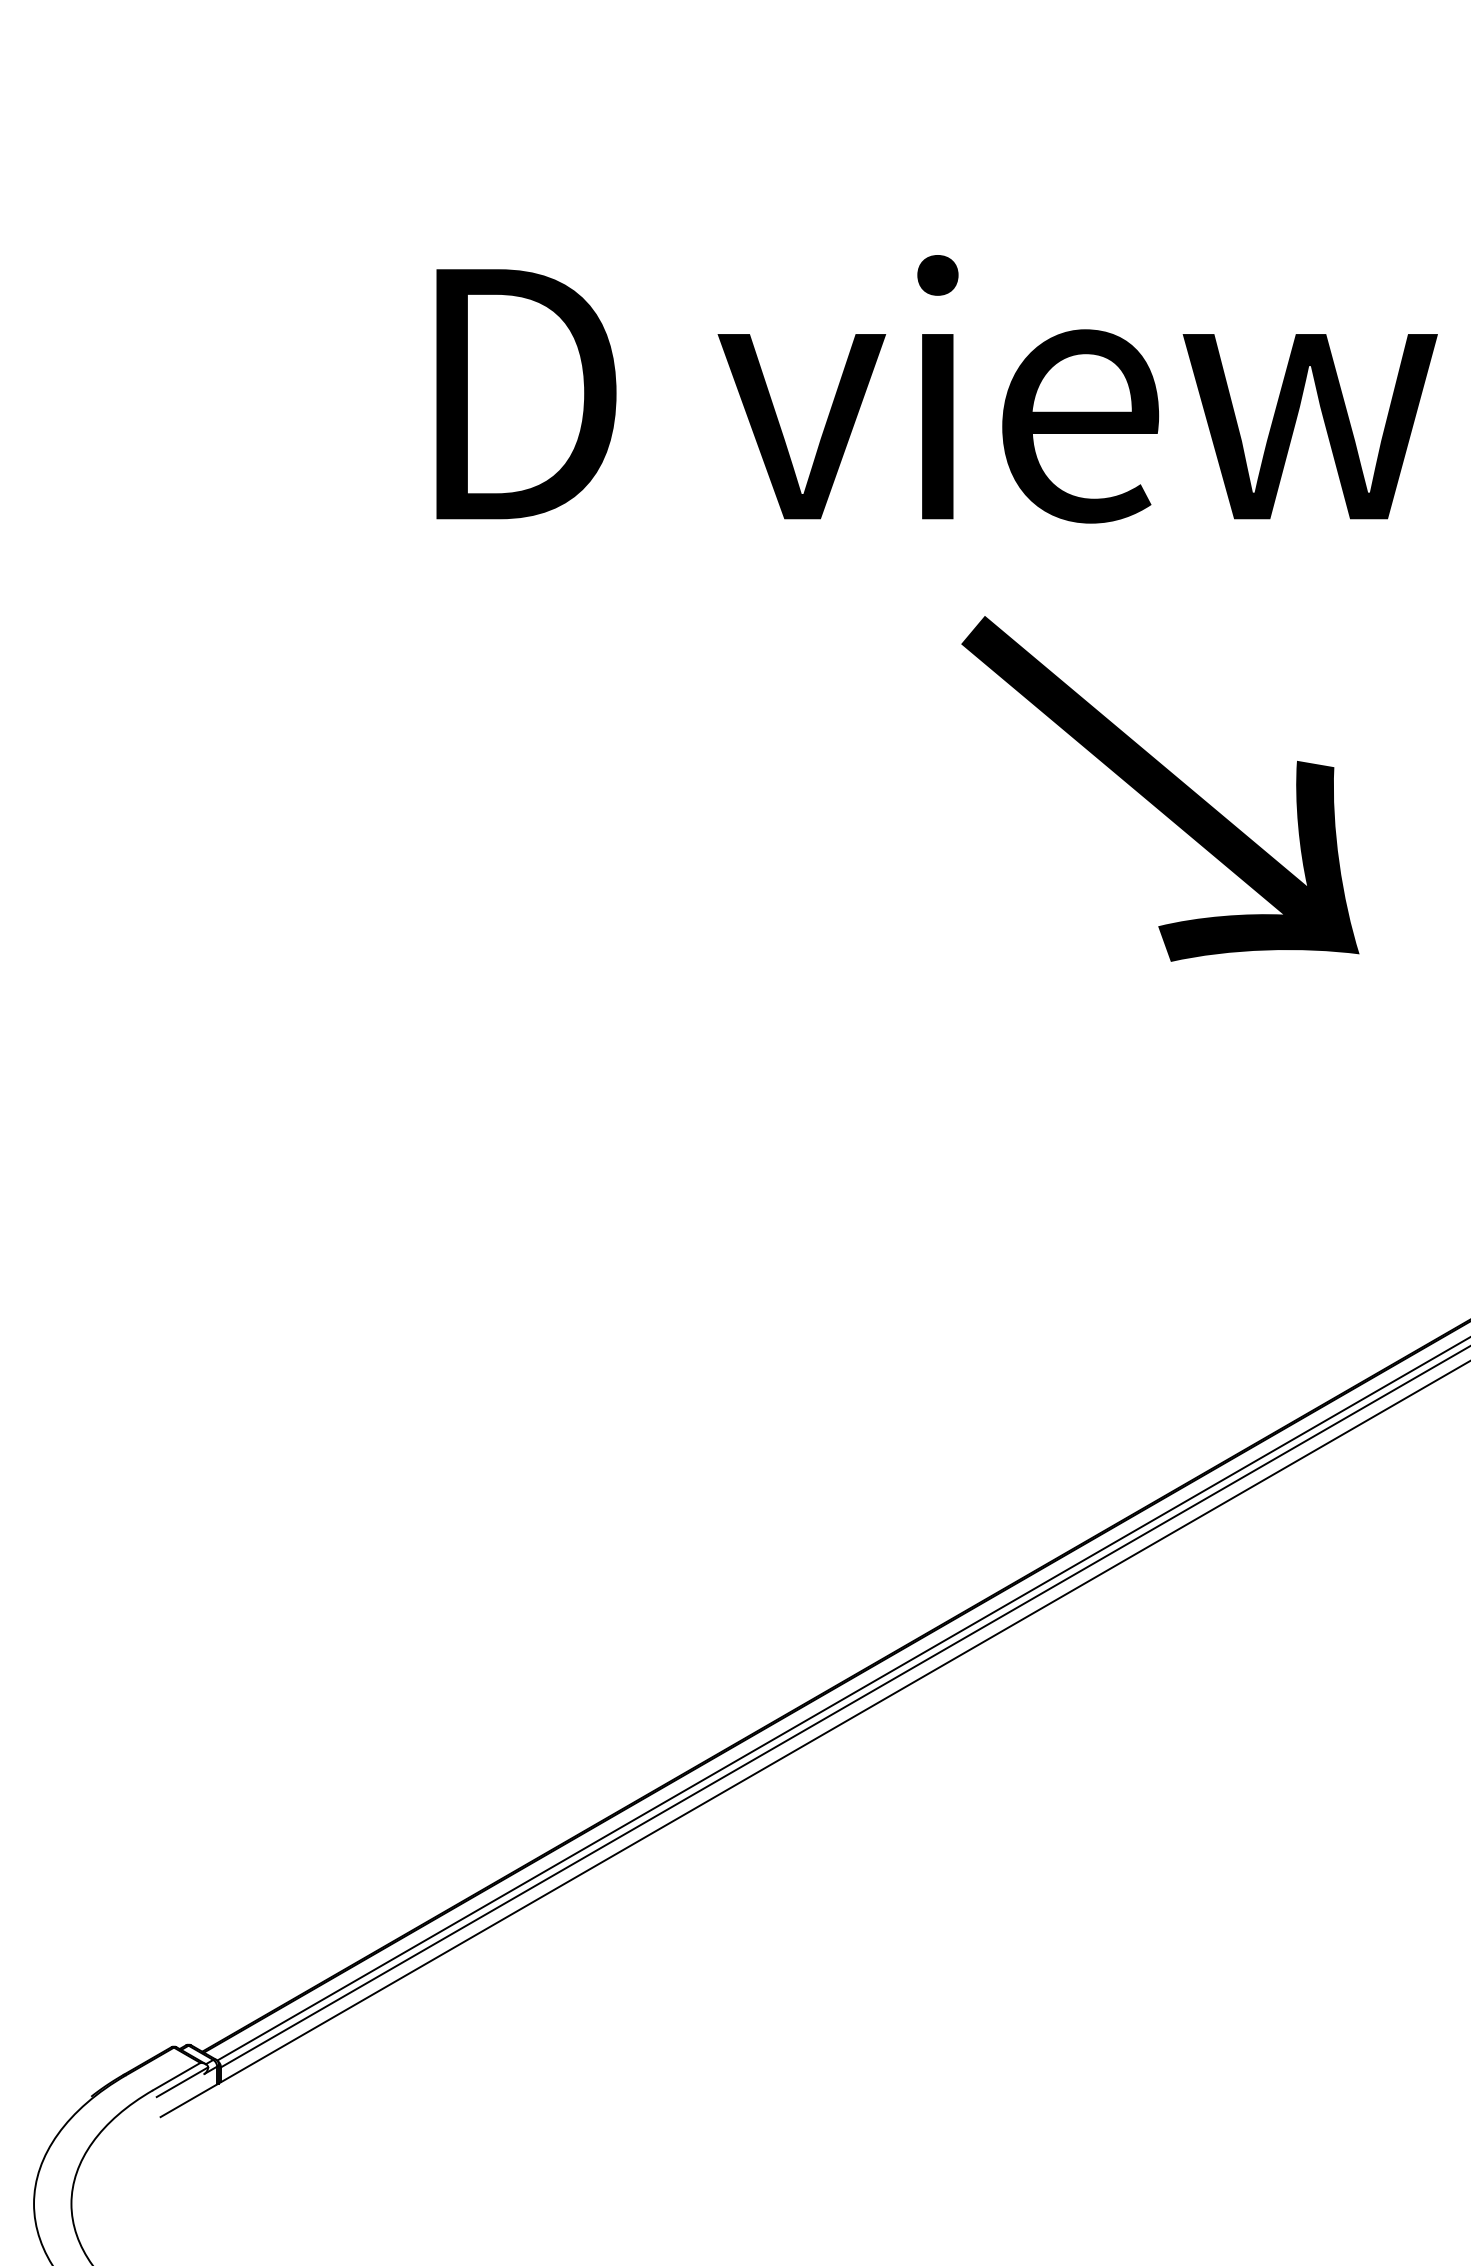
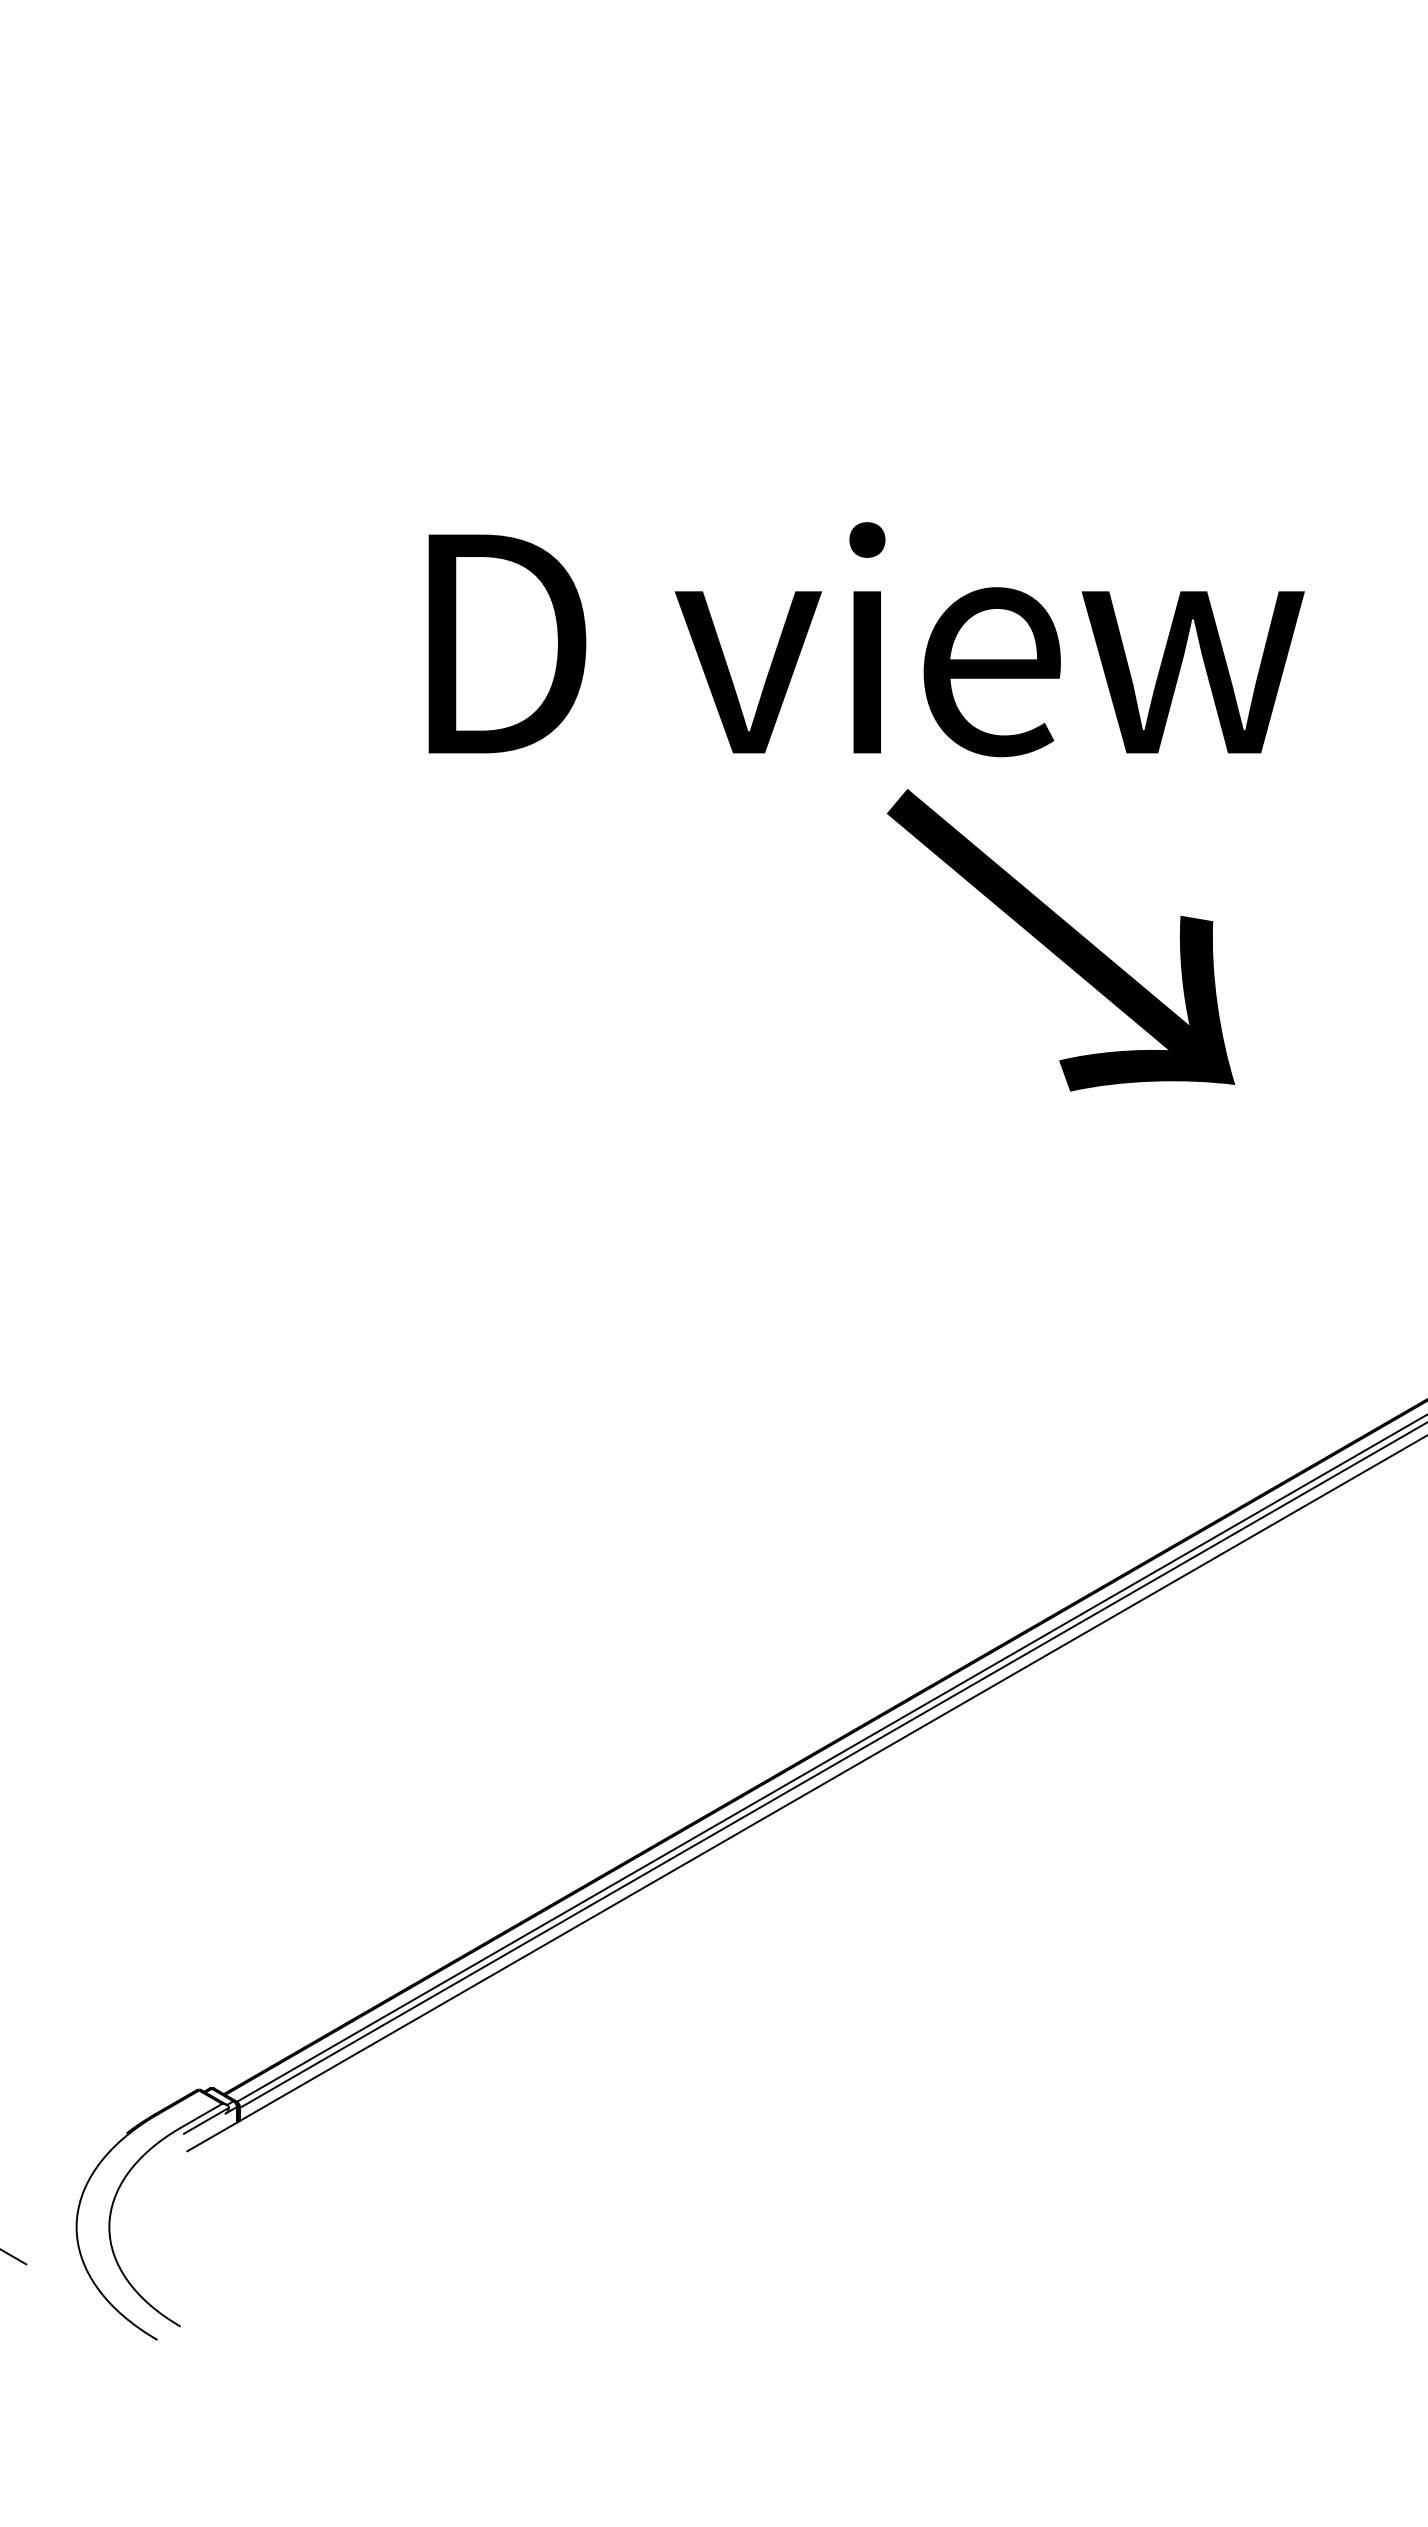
text: (1160, 789) -> (1061, 940), moved

